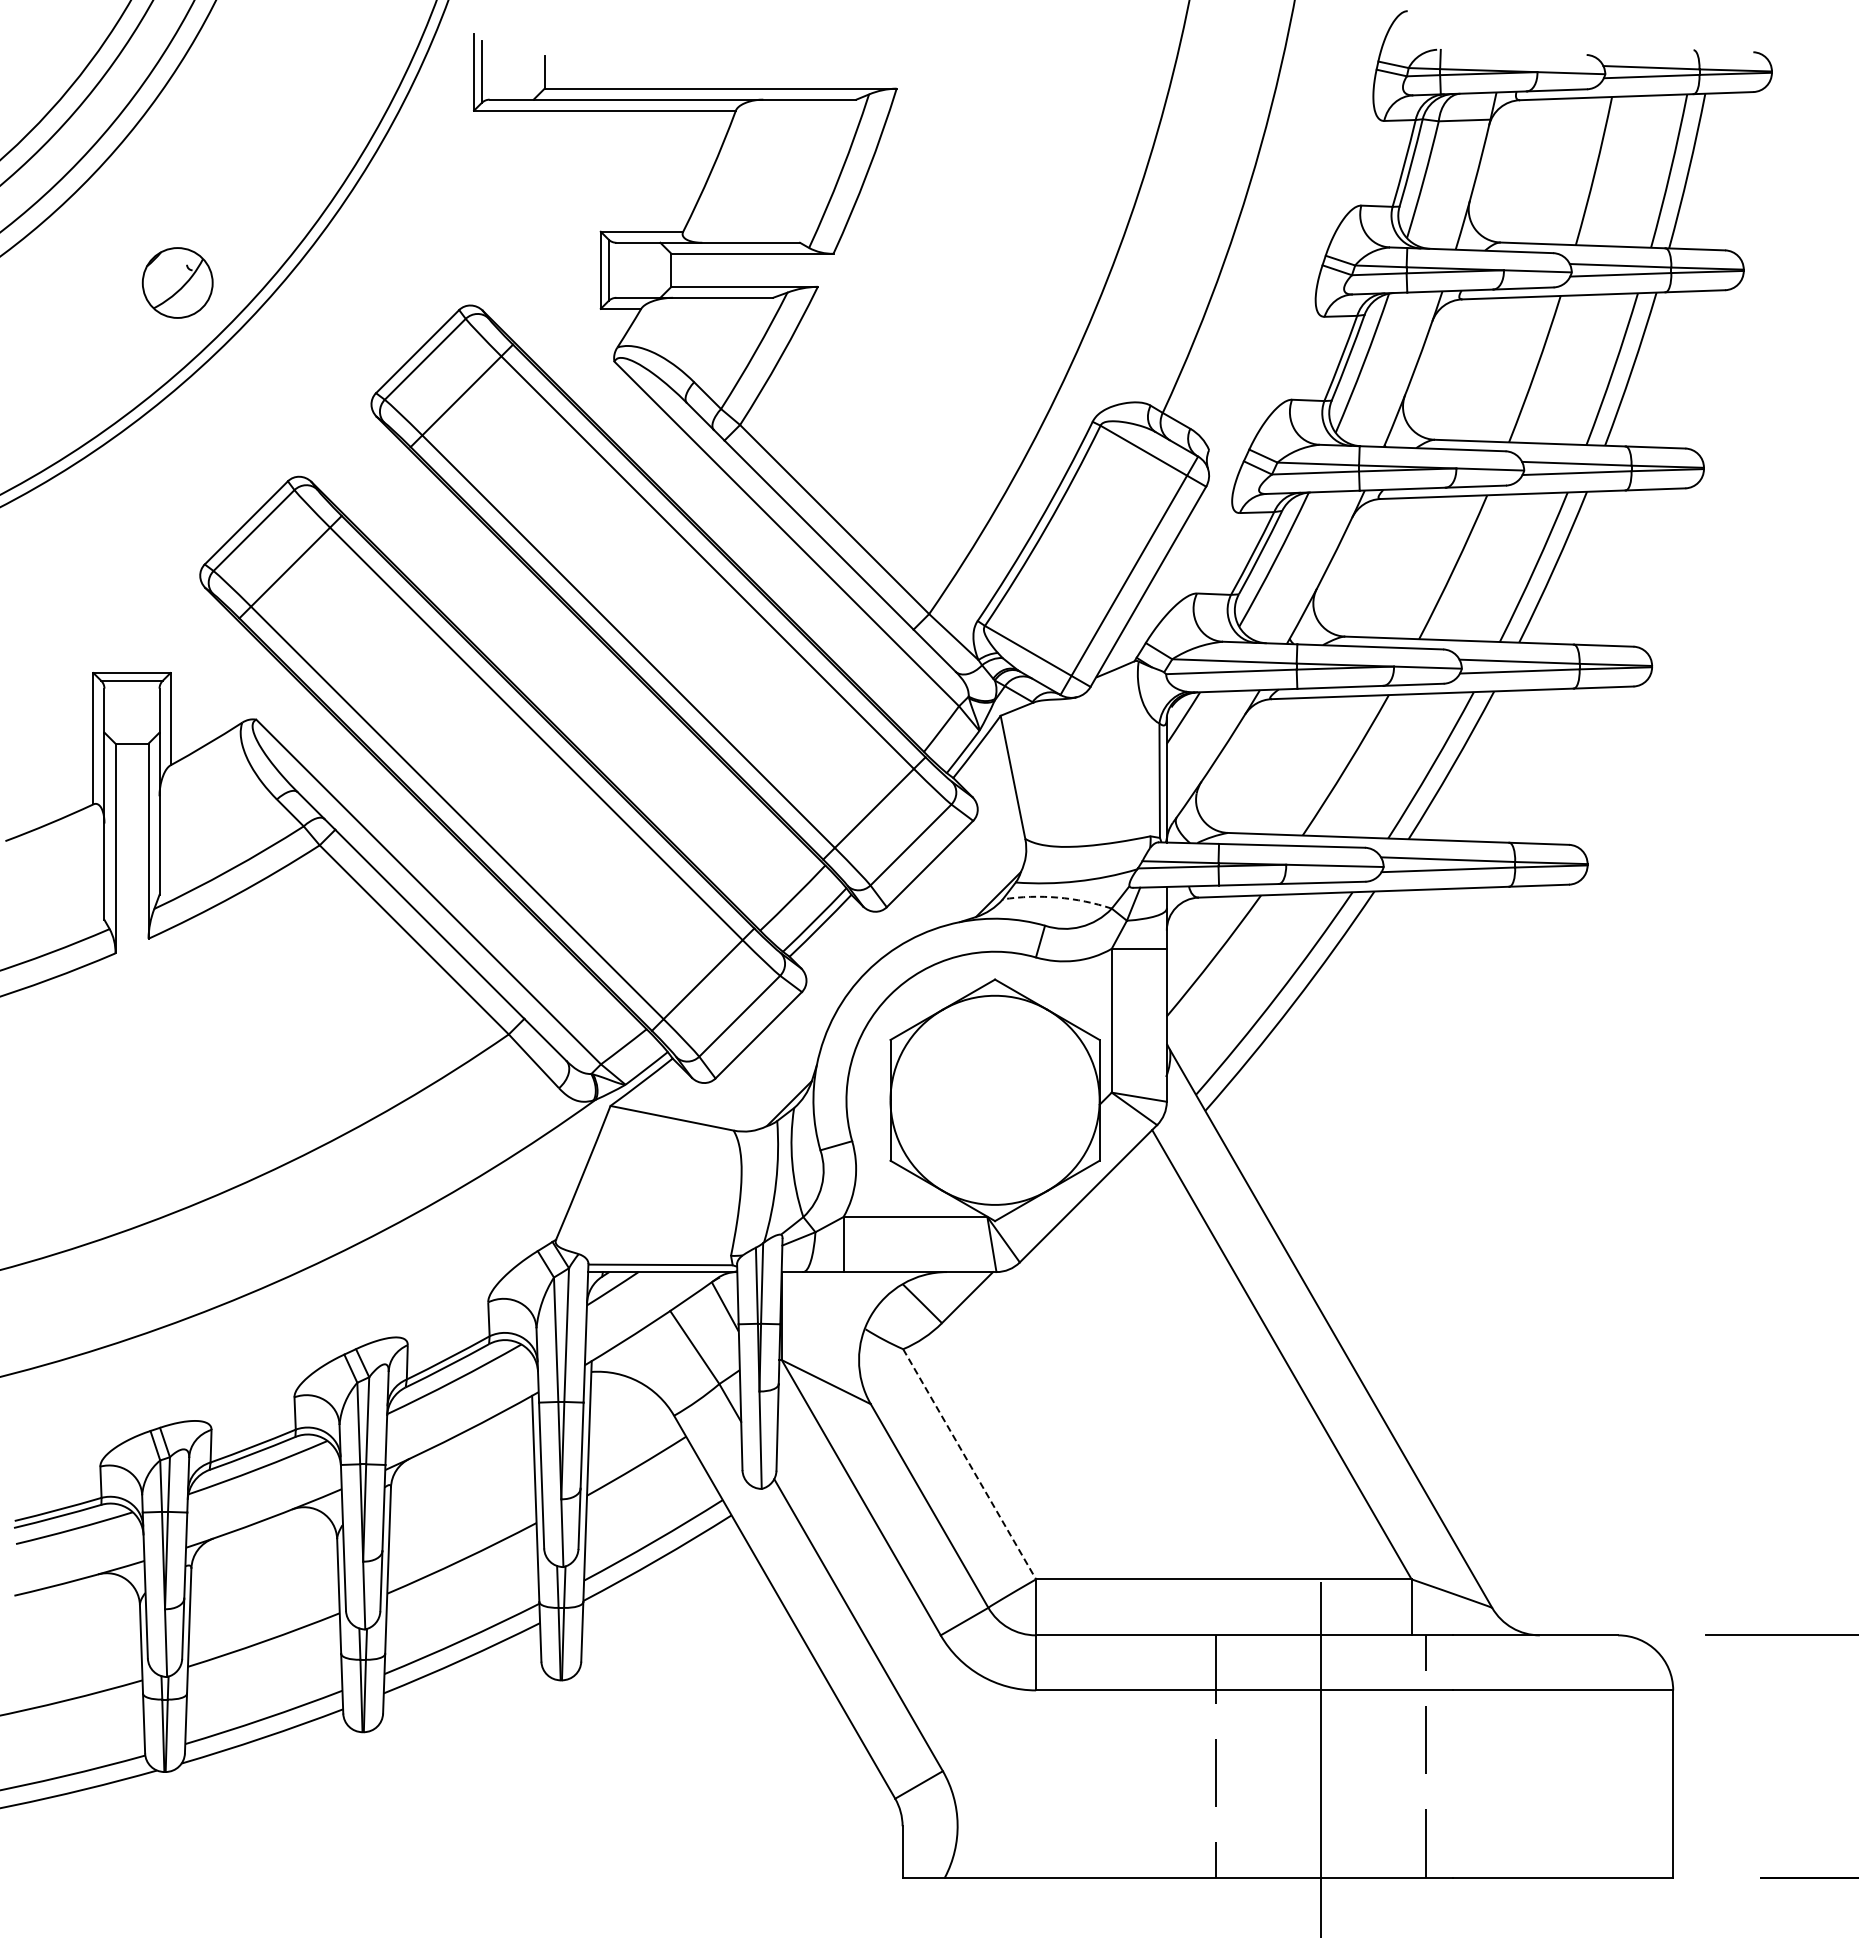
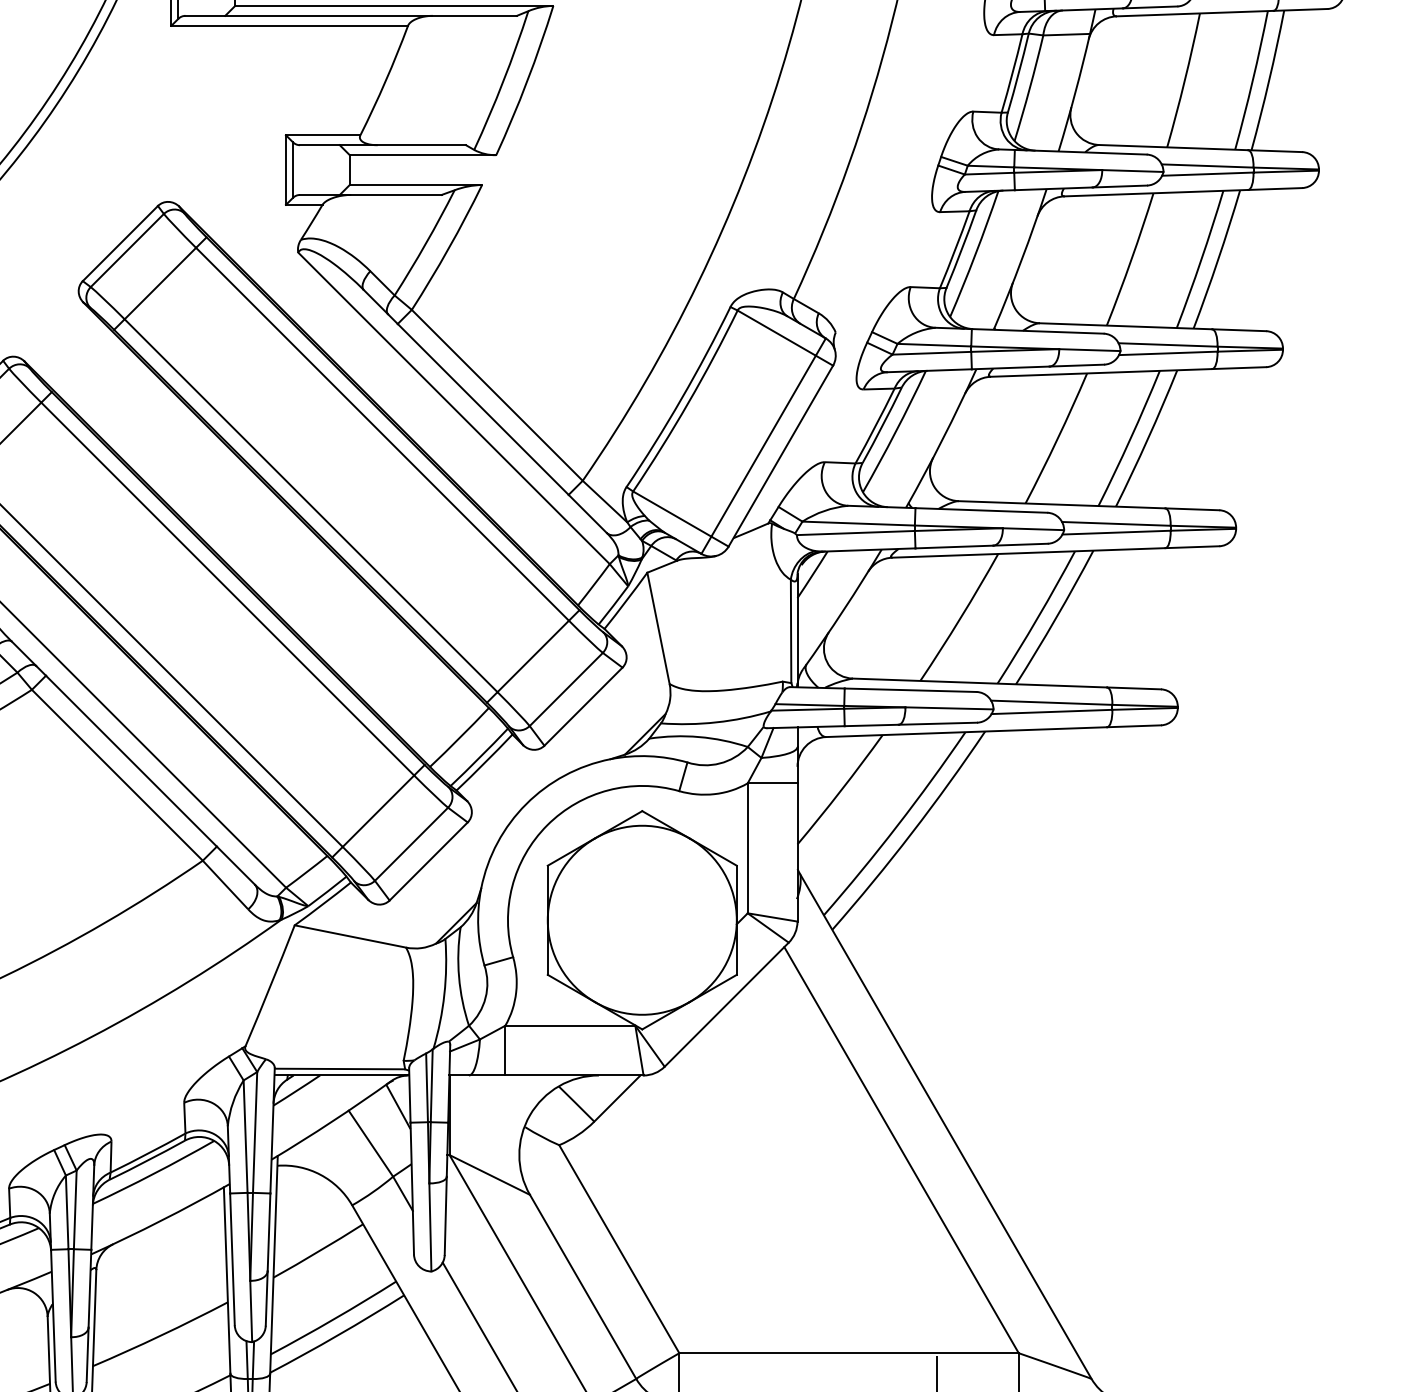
arc: (1057, 897) -> (698, 736), dashed -> solid
line: (969, 1464) -> (619, 1249), dashed -> solid

